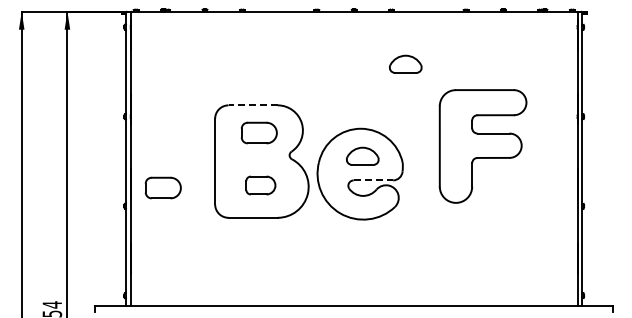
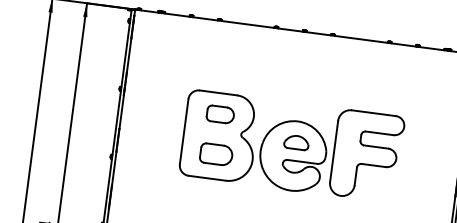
part: (405, 63) -> (338, 76), removed
line: (253, 105) -> (218, 93), dashed -> solid
part: (482, 146) -> (366, 155), moved
line: (373, 180) -> (302, 161), dashed -> solid
part: (260, 185) -> (216, 154), size x1.43
part: (162, 187) -> (141, 146), removed

